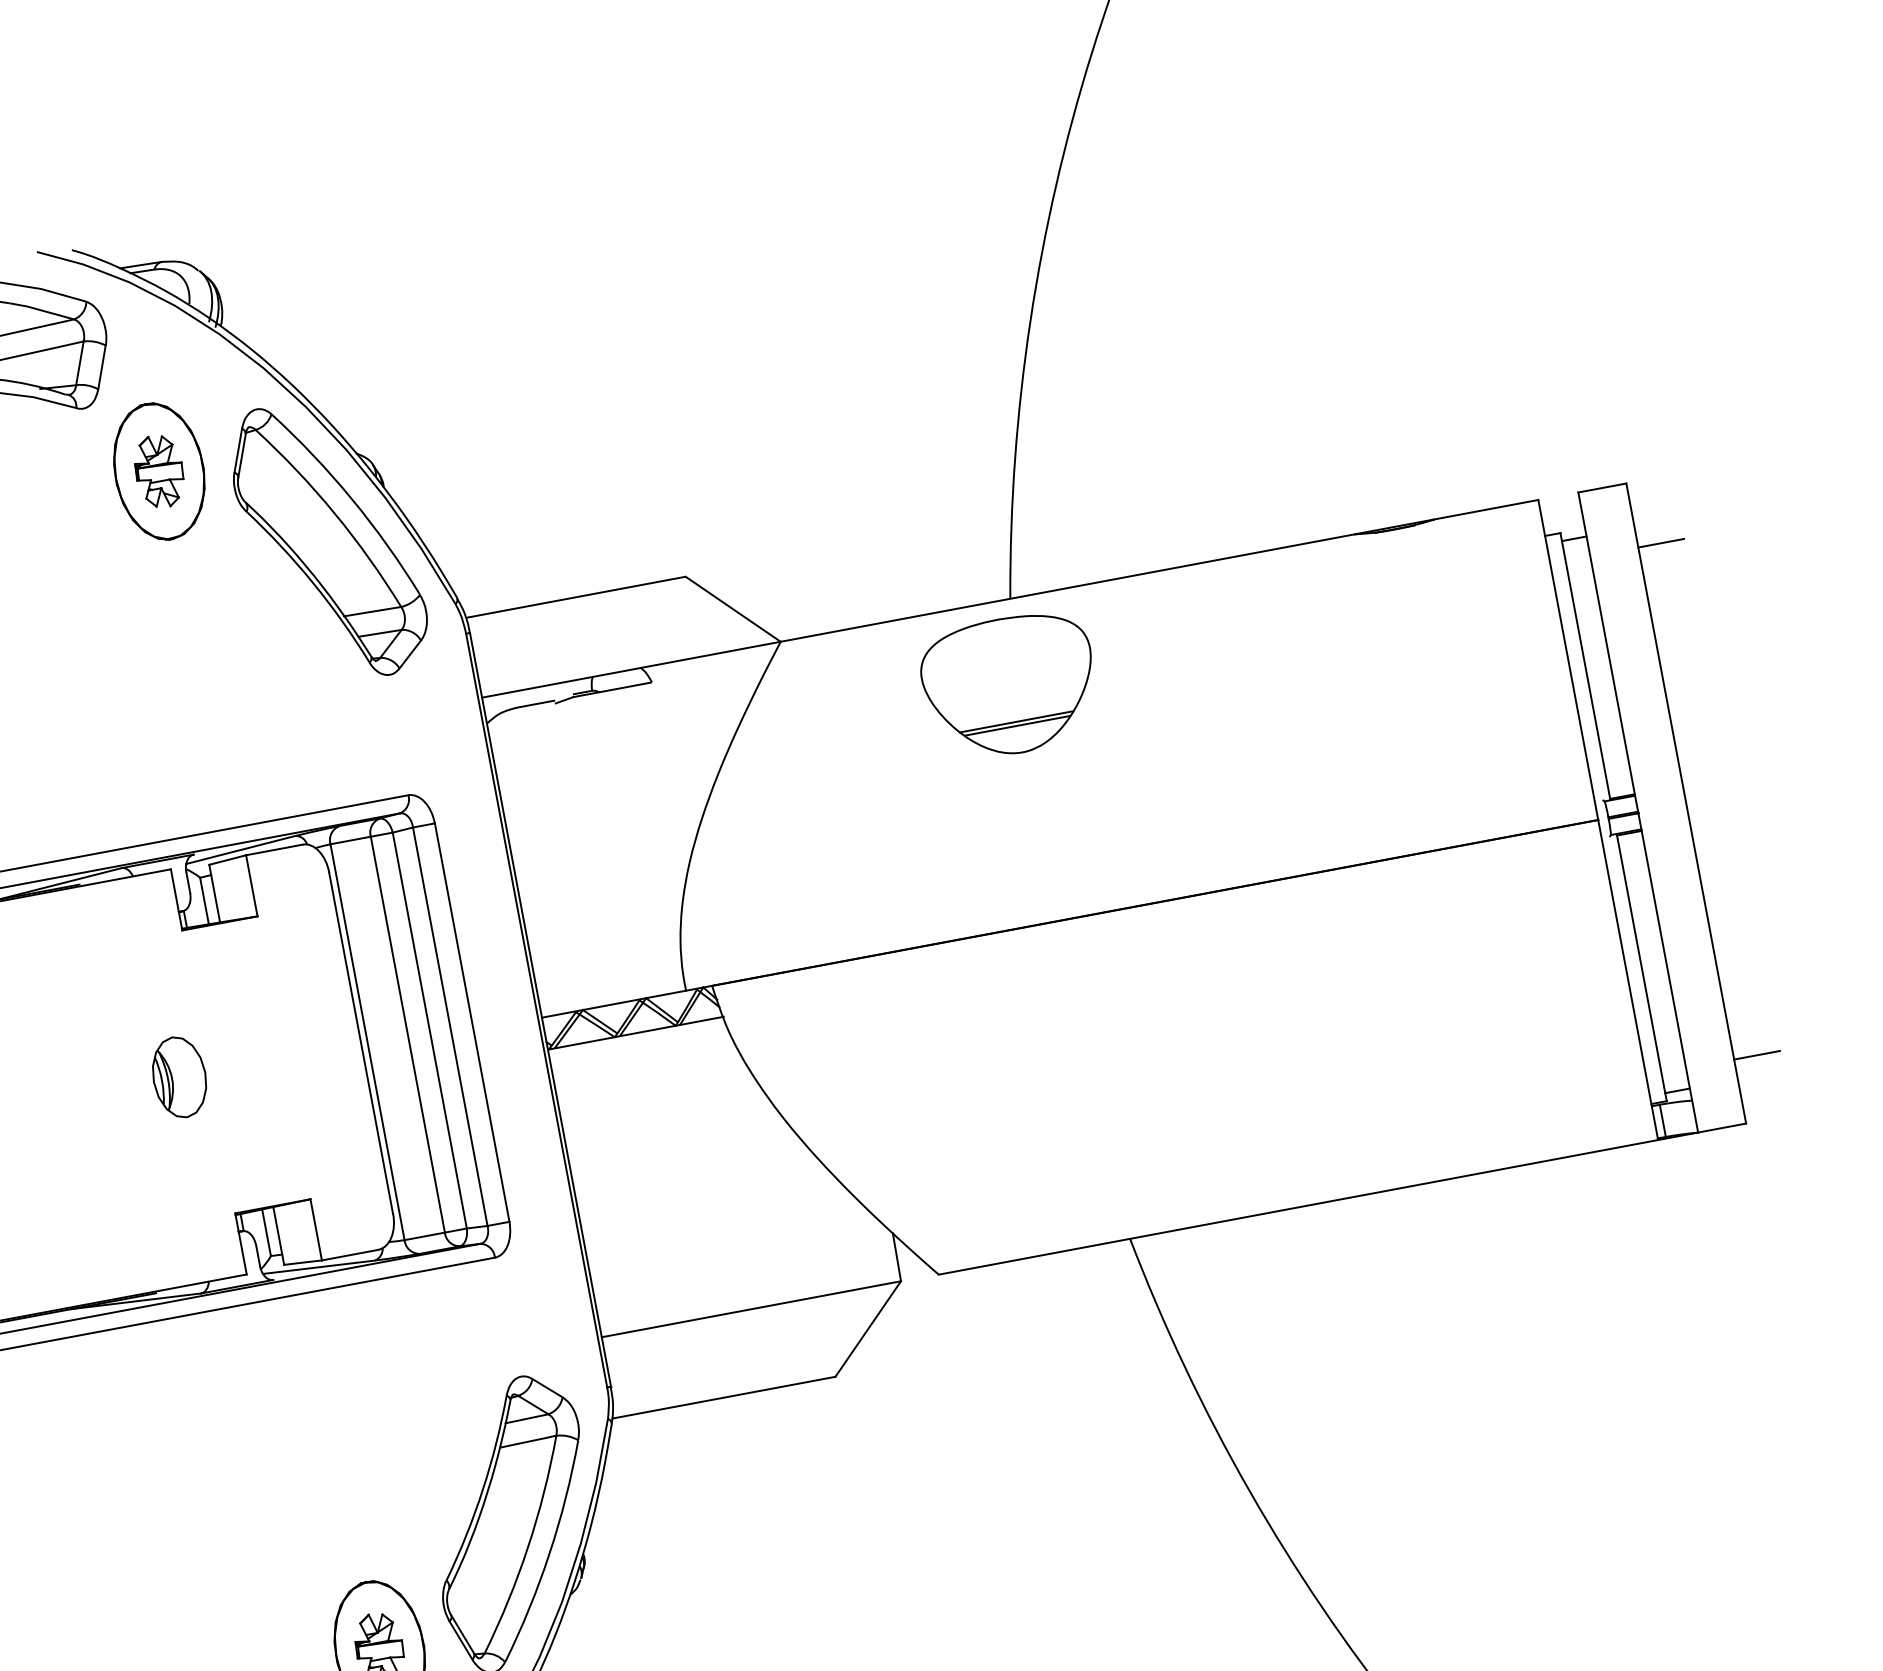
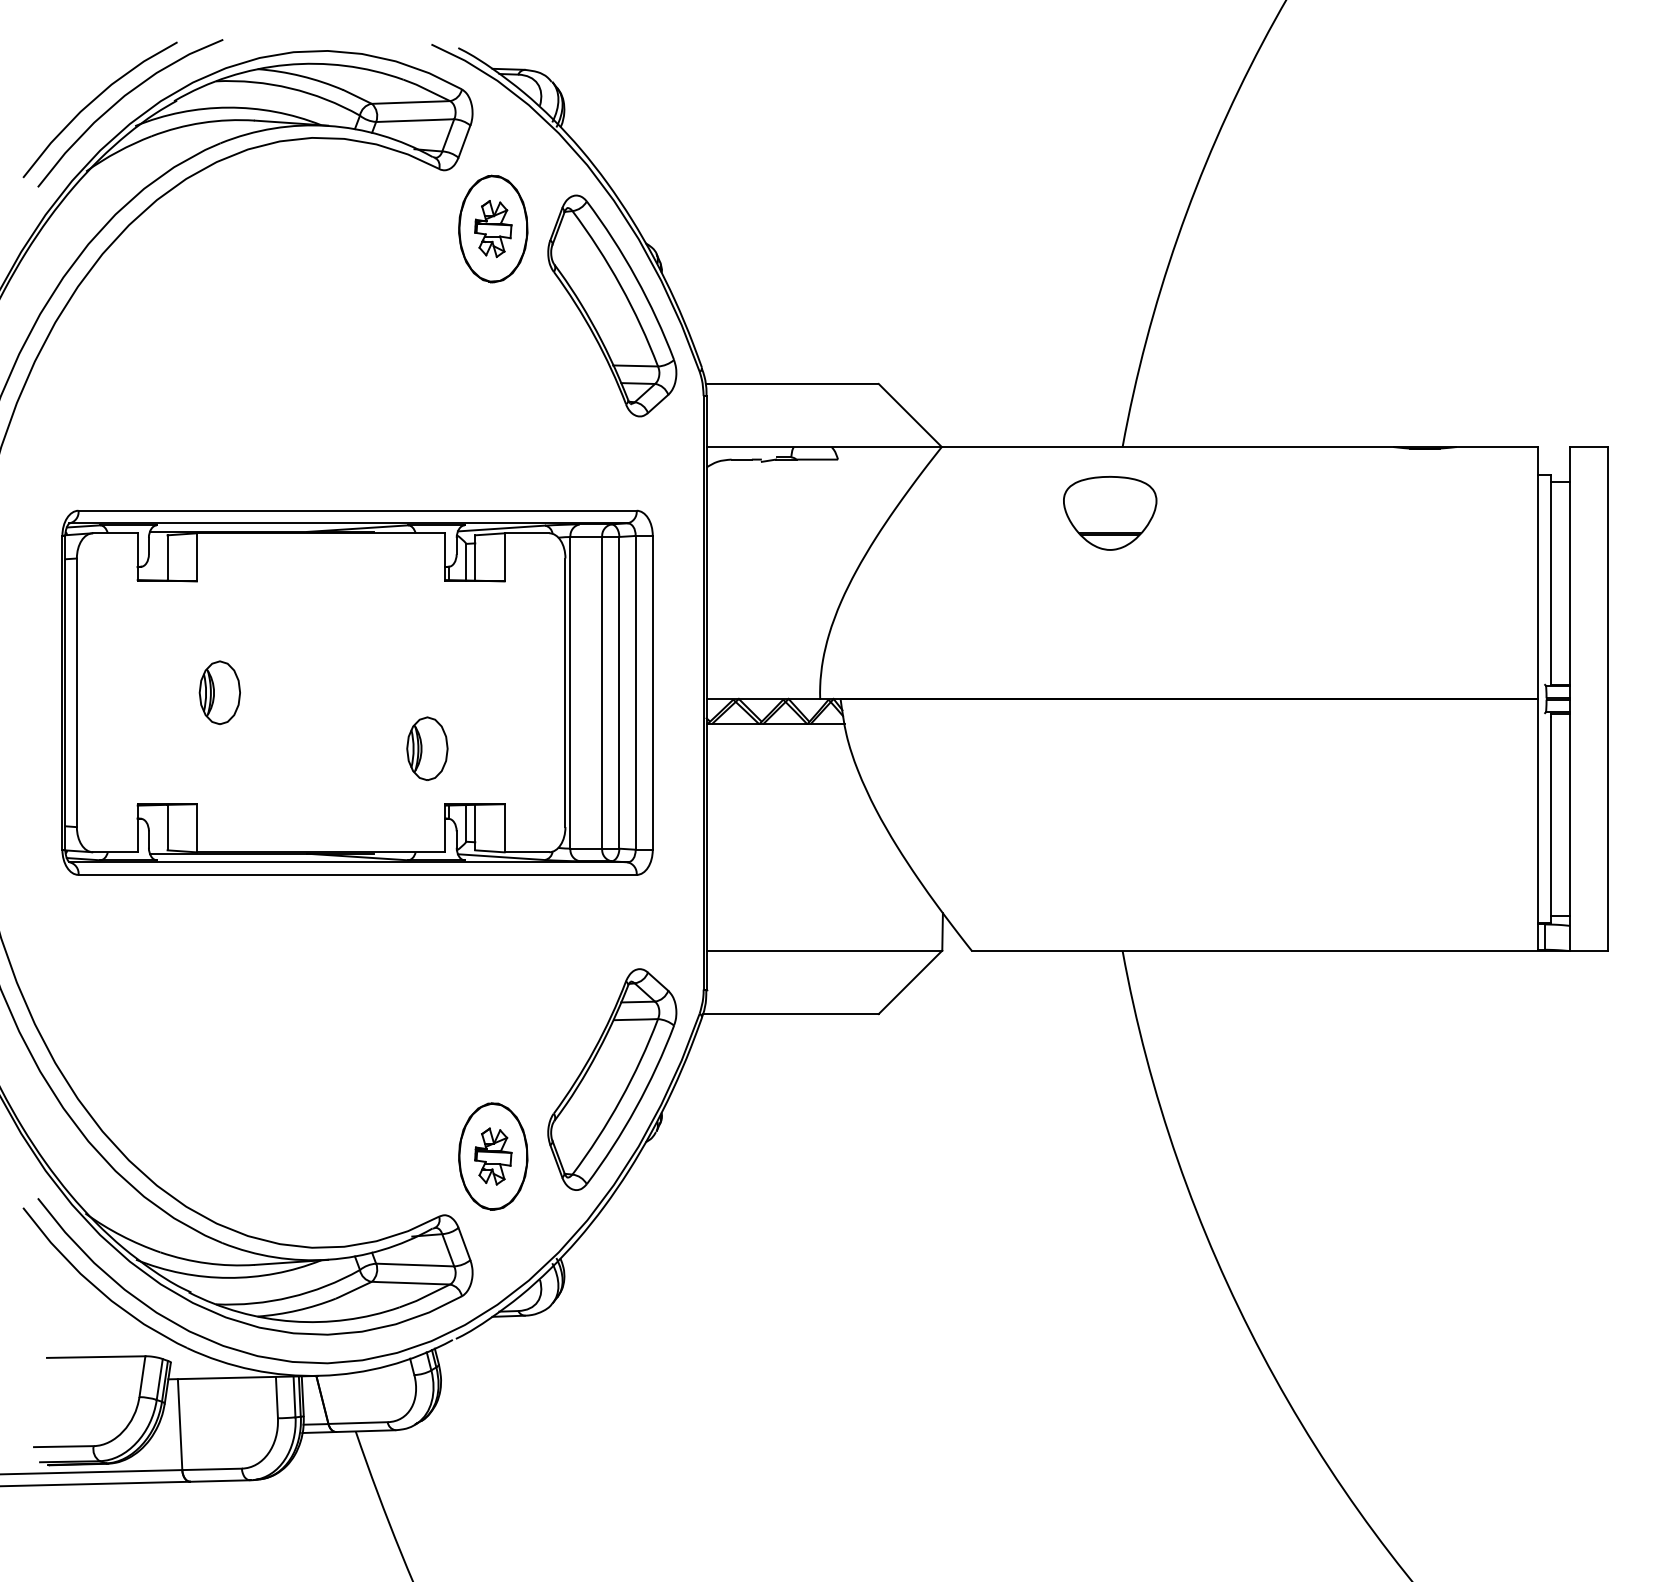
line: (1660, 543) -> (1625, 497), removed
part: (1010, 686) -> (1110, 513), size x0.7
line: (1756, 1055) -> (1625, 900), removed
part: (179, 1076) -> (427, 748), moved

